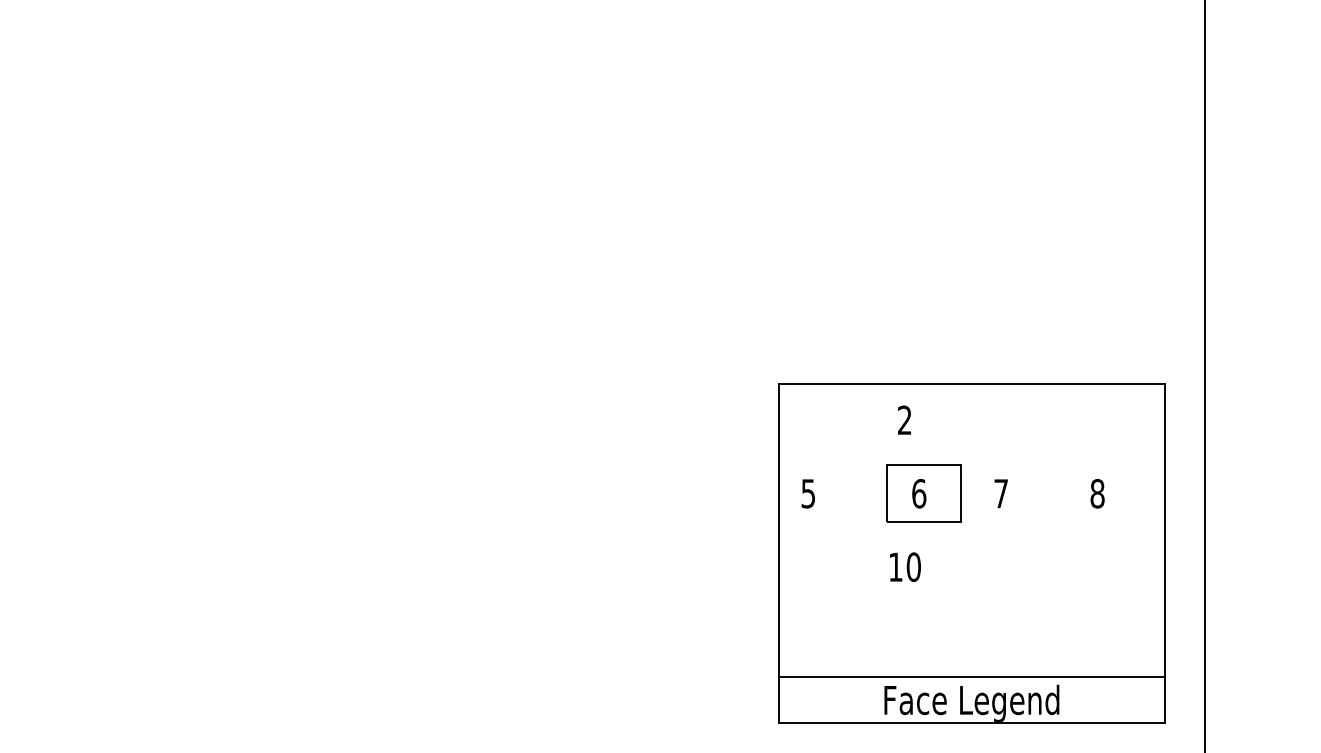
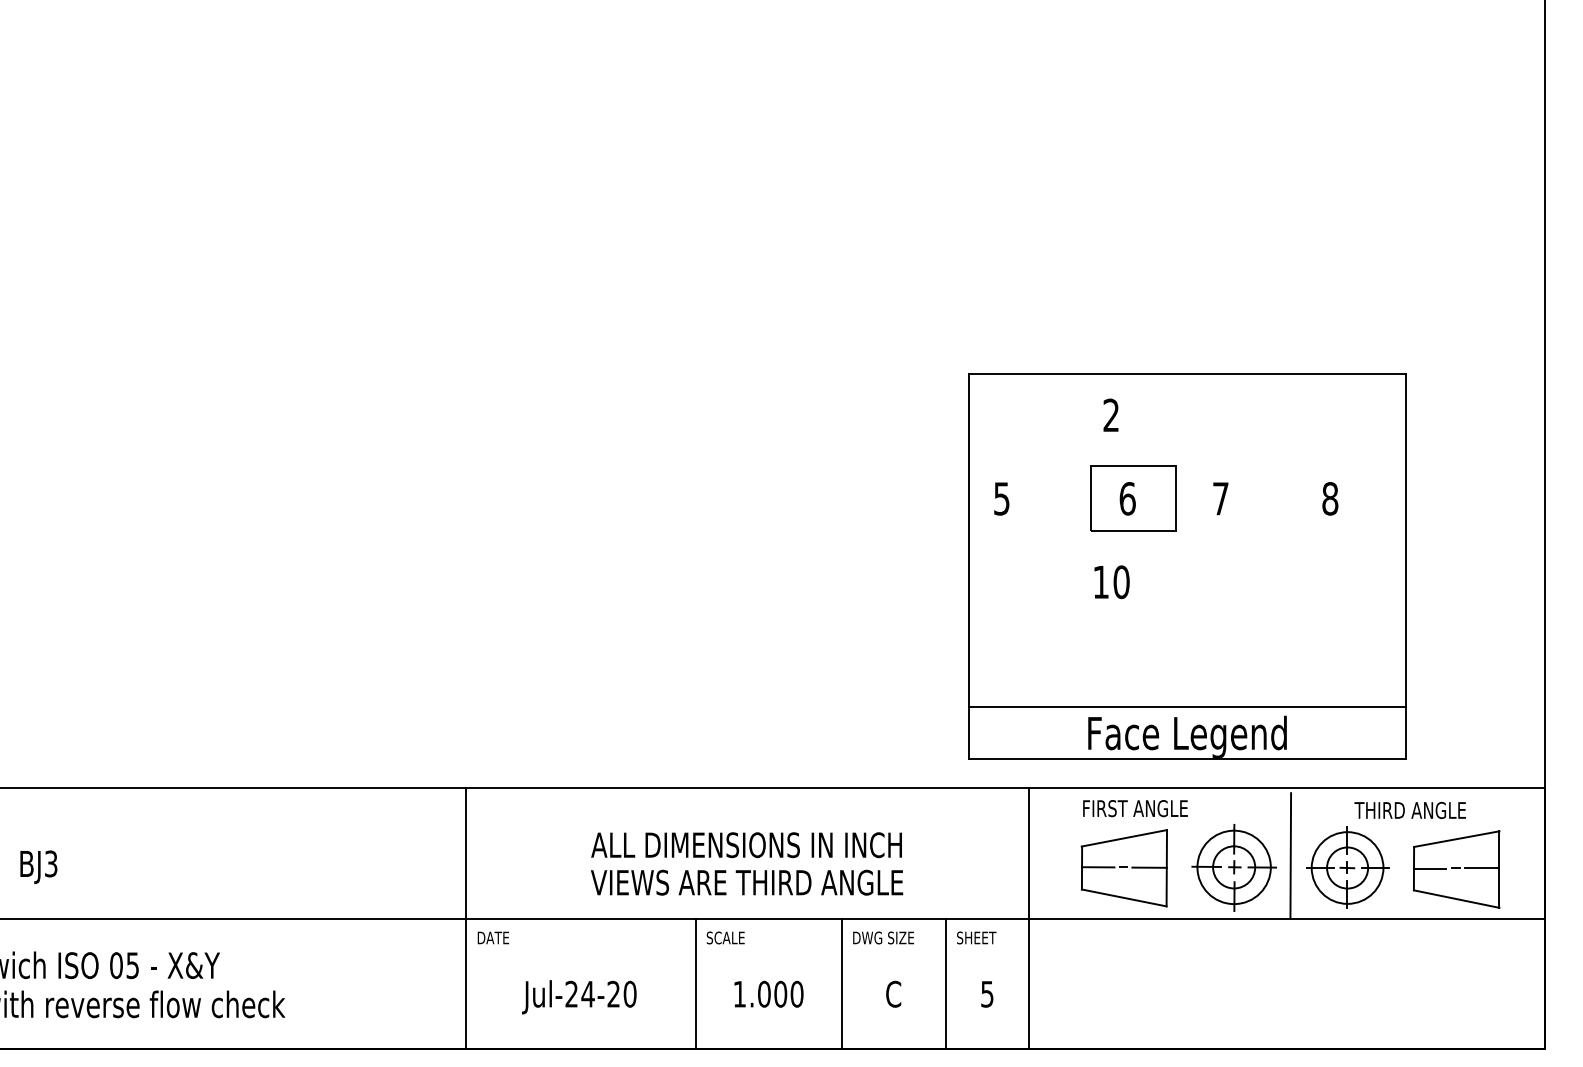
part: (971, 553) -> (1187, 566), moved

